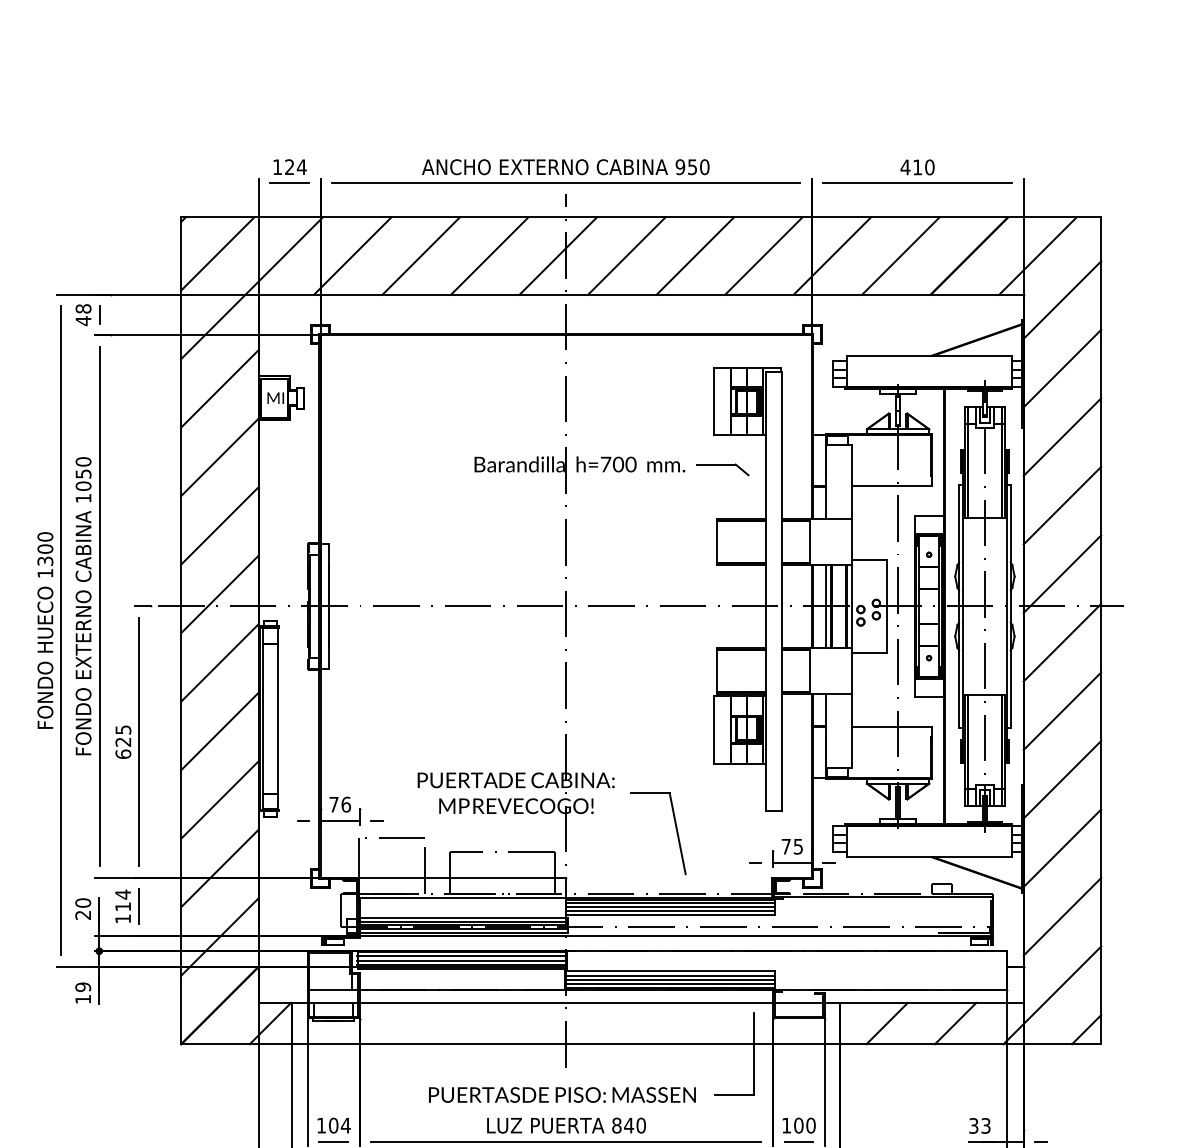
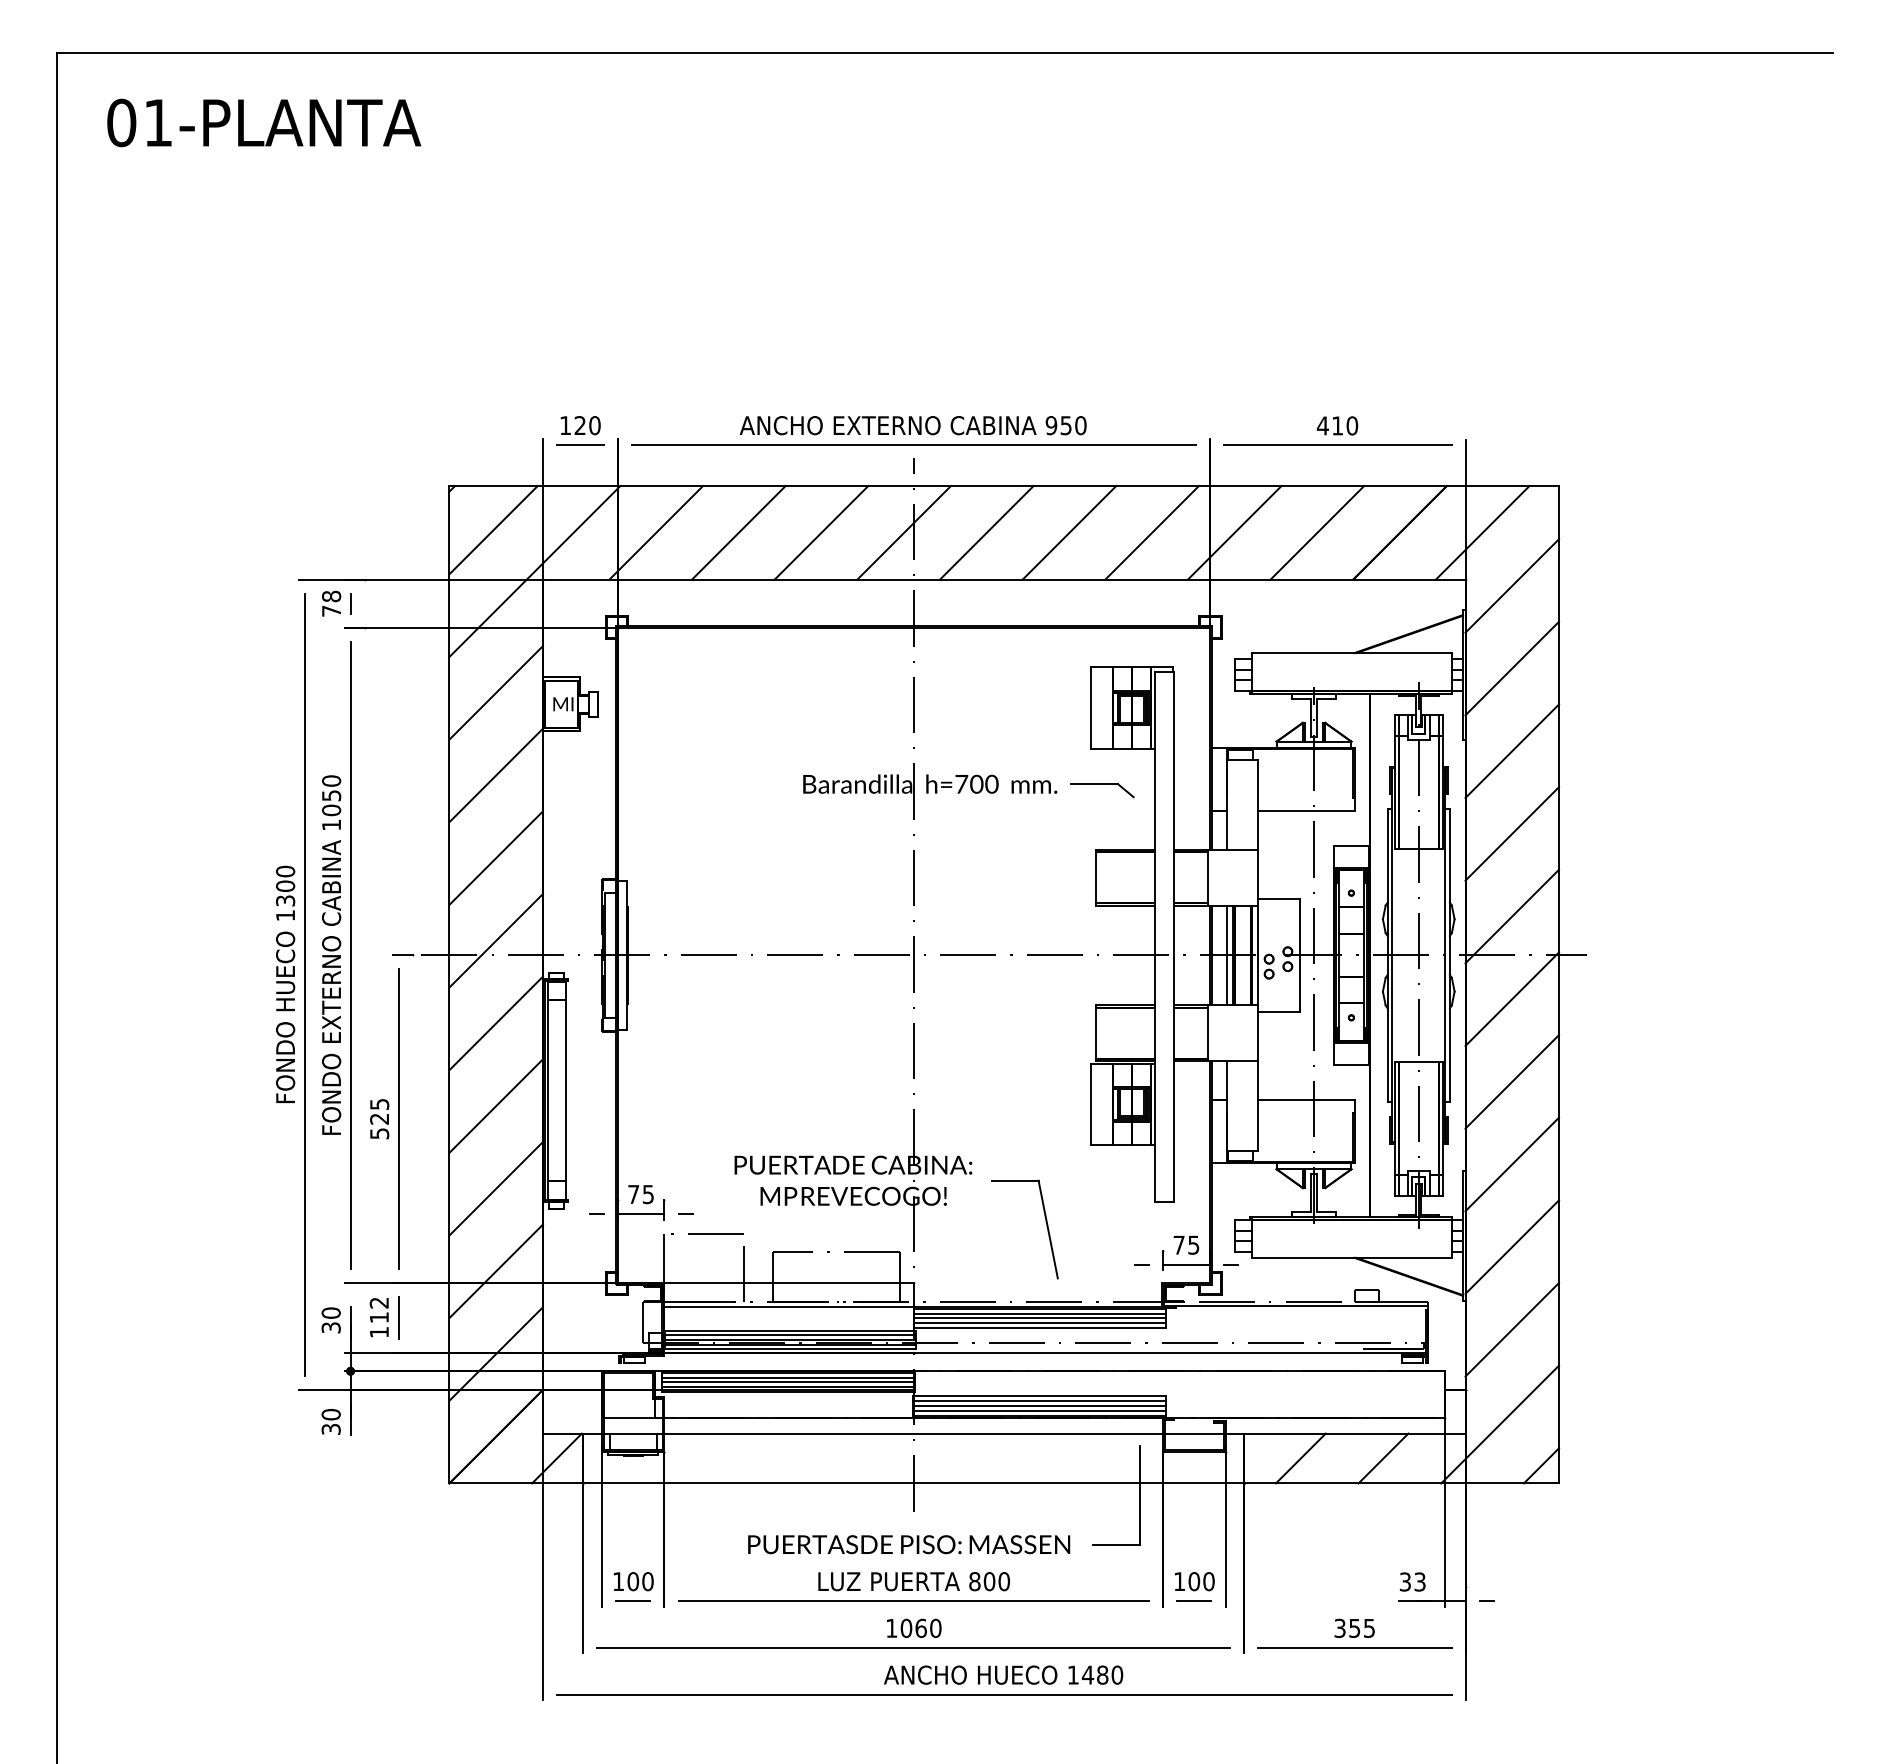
text: (301, 167) -> (594, 425), 124 -> 120
text: (83, 321) -> (331, 611), 48 -> 78
text: (123, 754) -> (379, 1133), 625 -> 525
text: (346, 804) -> (648, 1194), 76 -> 75
text: (122, 895) -> (378, 1303), 114 -> 112
text: (82, 914) -> (330, 1327), 20 -> 30
text: (82, 992) -> (330, 1421), 19 -> 30
text: (345, 1125) -> (647, 1581), 104 -> 100
text: (629, 1125) -> (989, 1581), 840 -> 800

